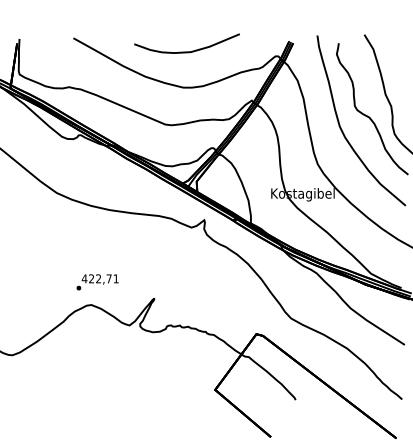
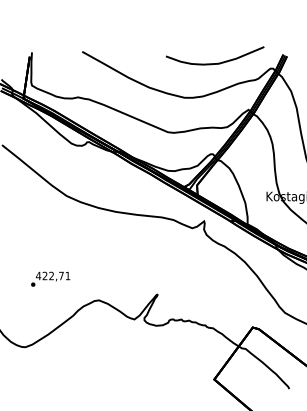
curve: (186, 51) -> (214, 63), moved
text: (97, 282) -> (50, 279), moved

